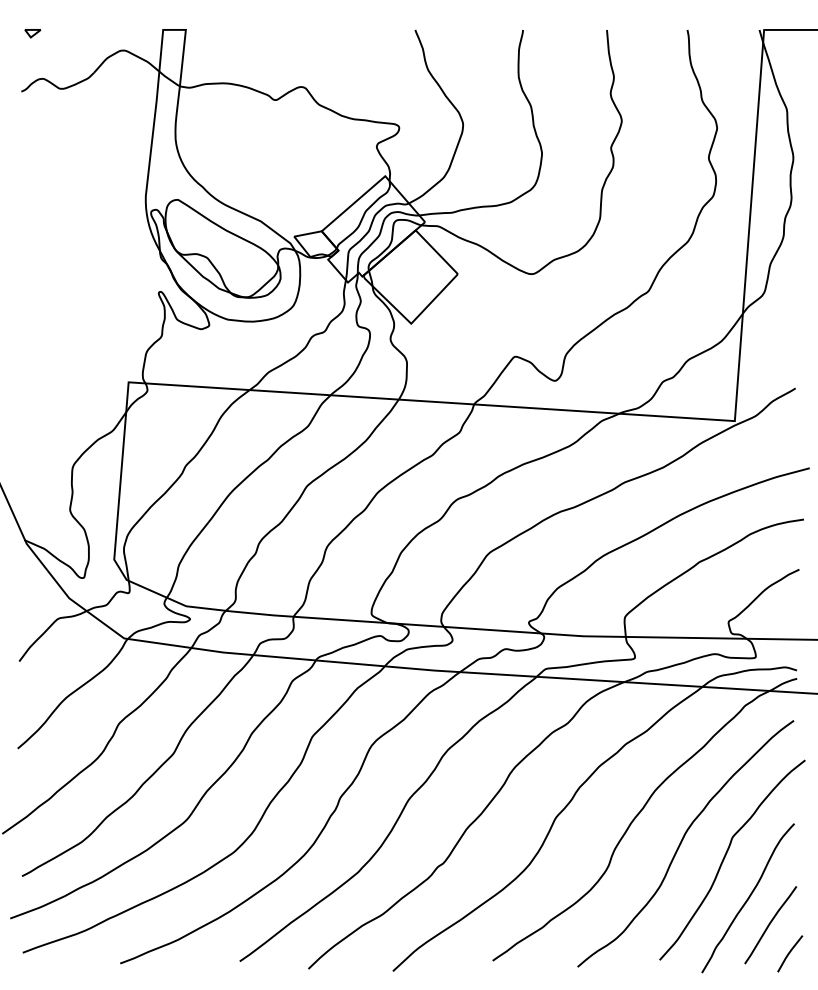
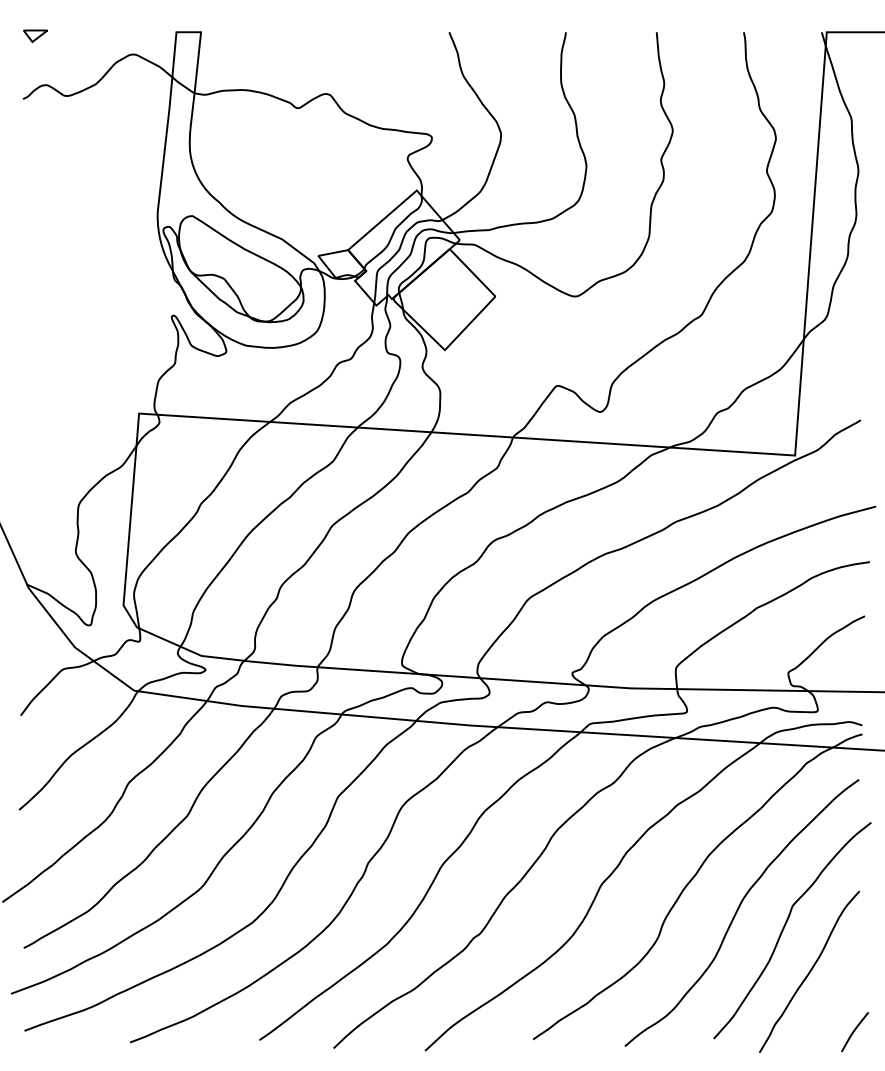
part: (32, 33) -> (35, 36), size x1.4
curve: (770, 924) -> (833, 1000), removed

